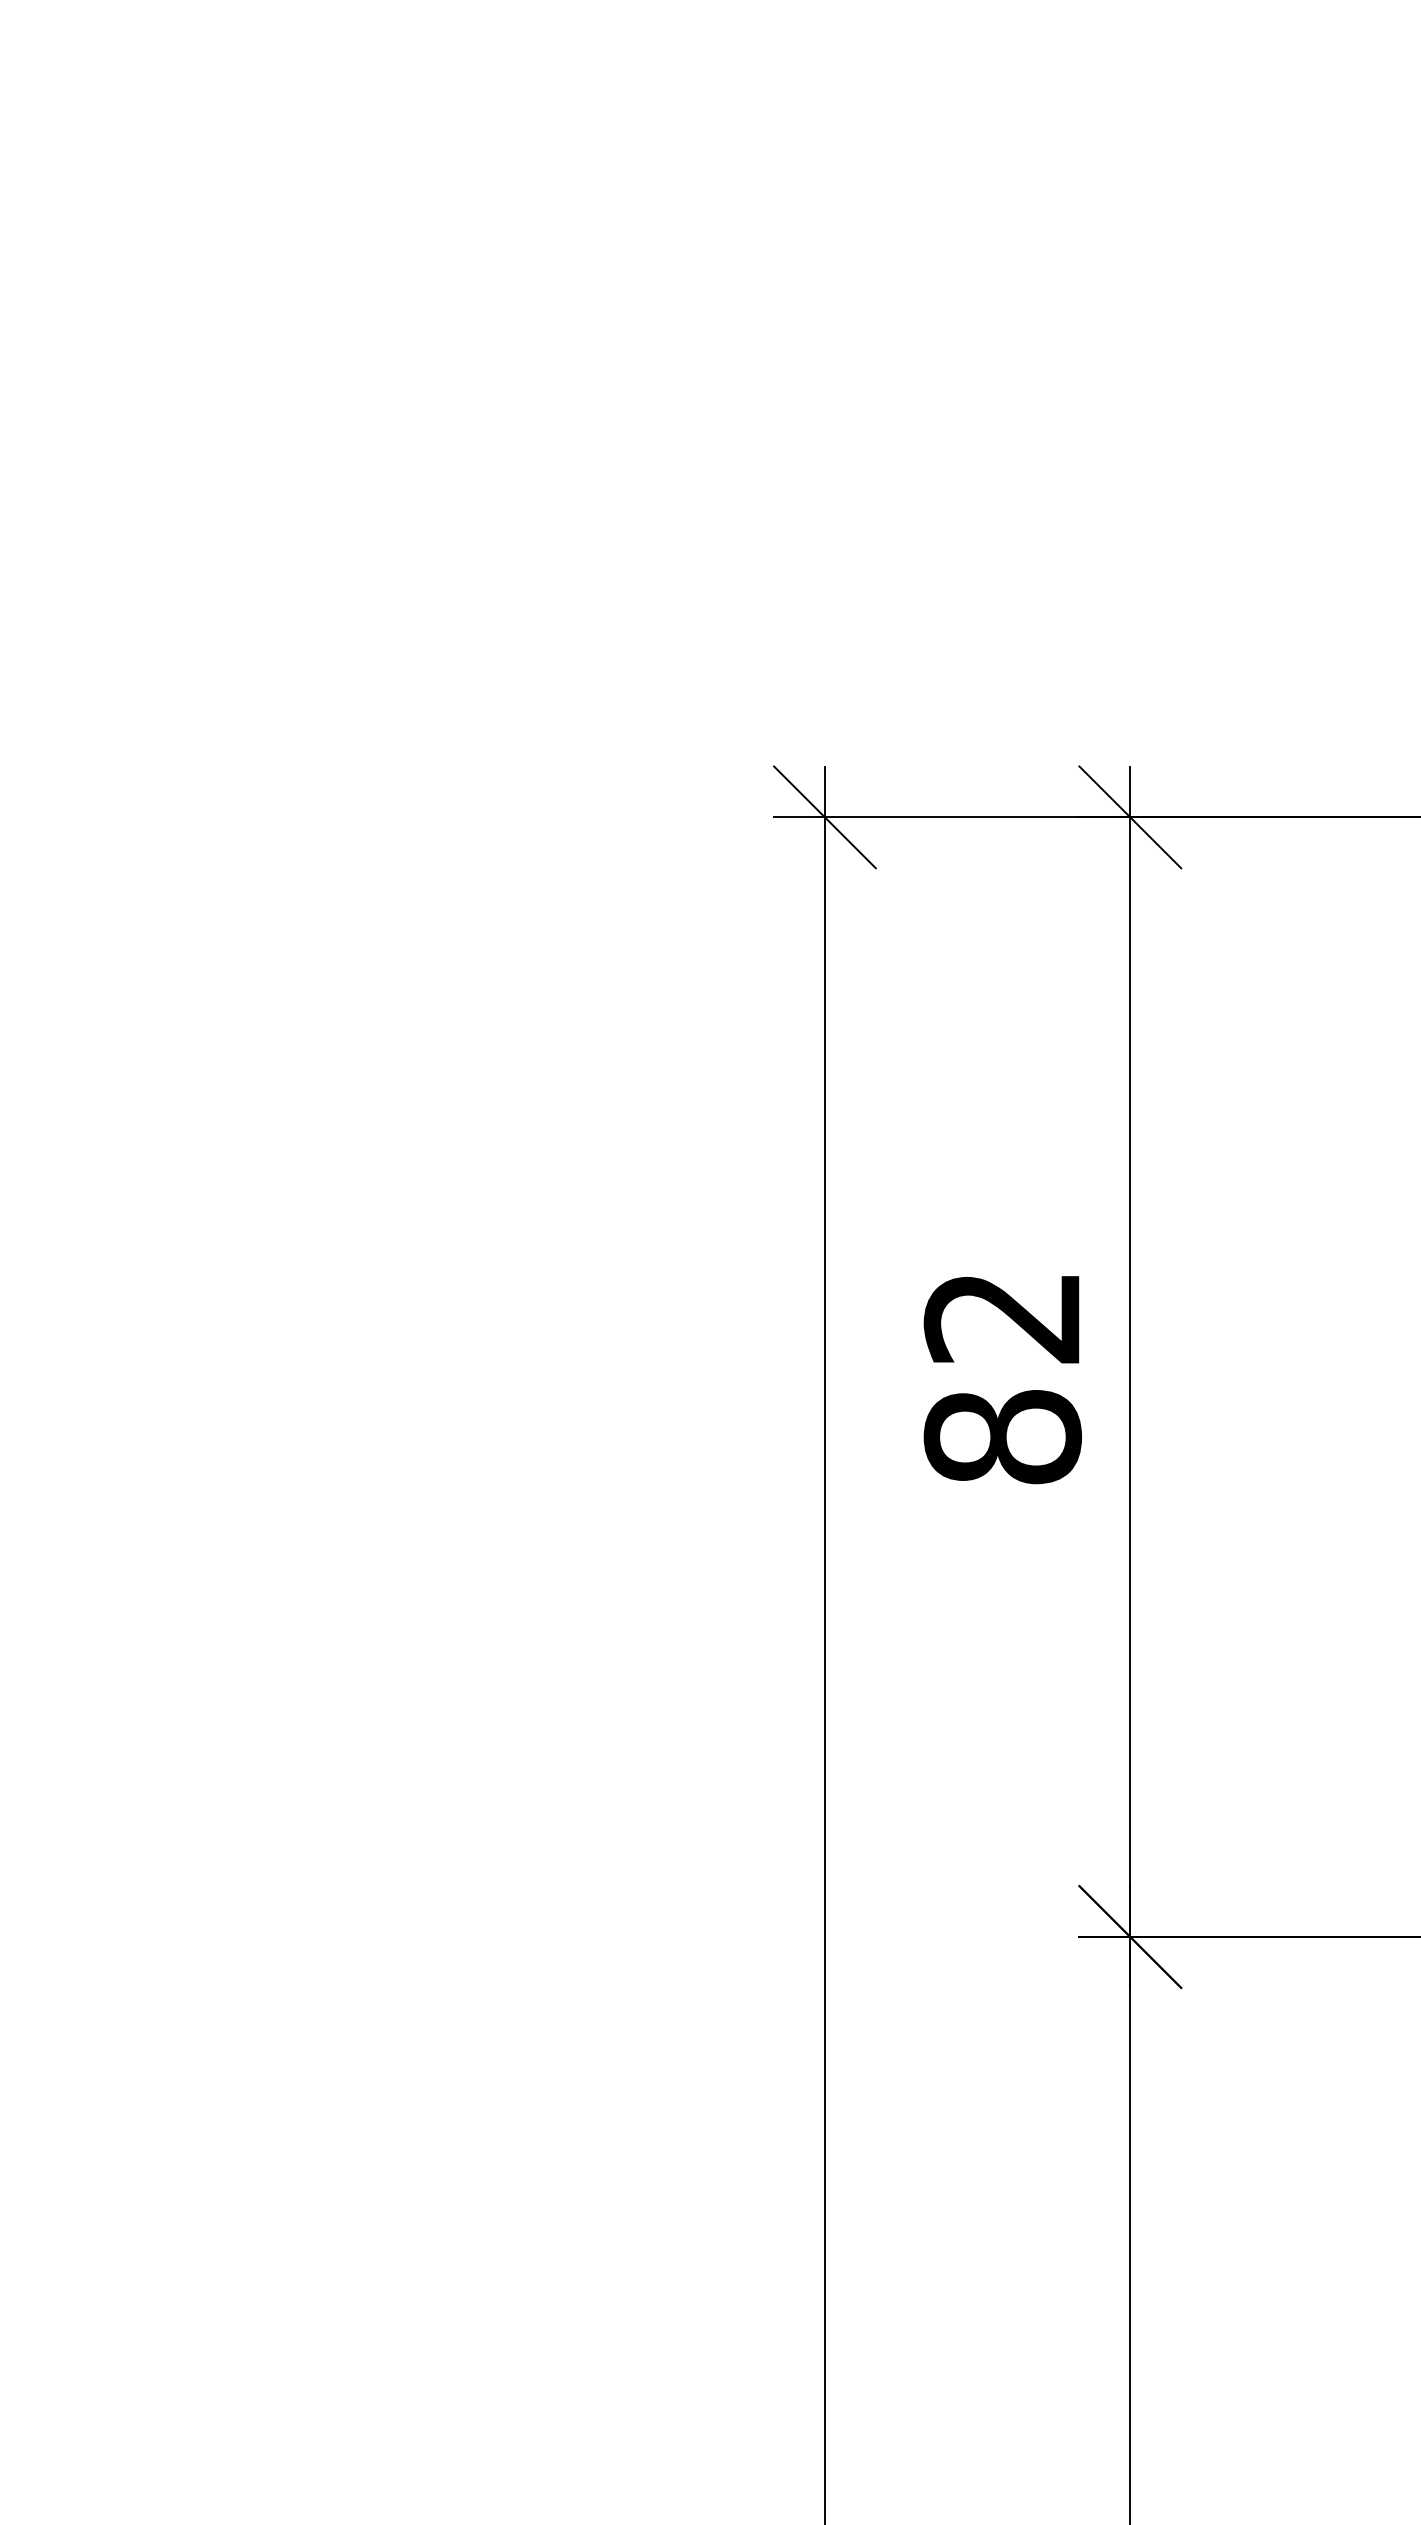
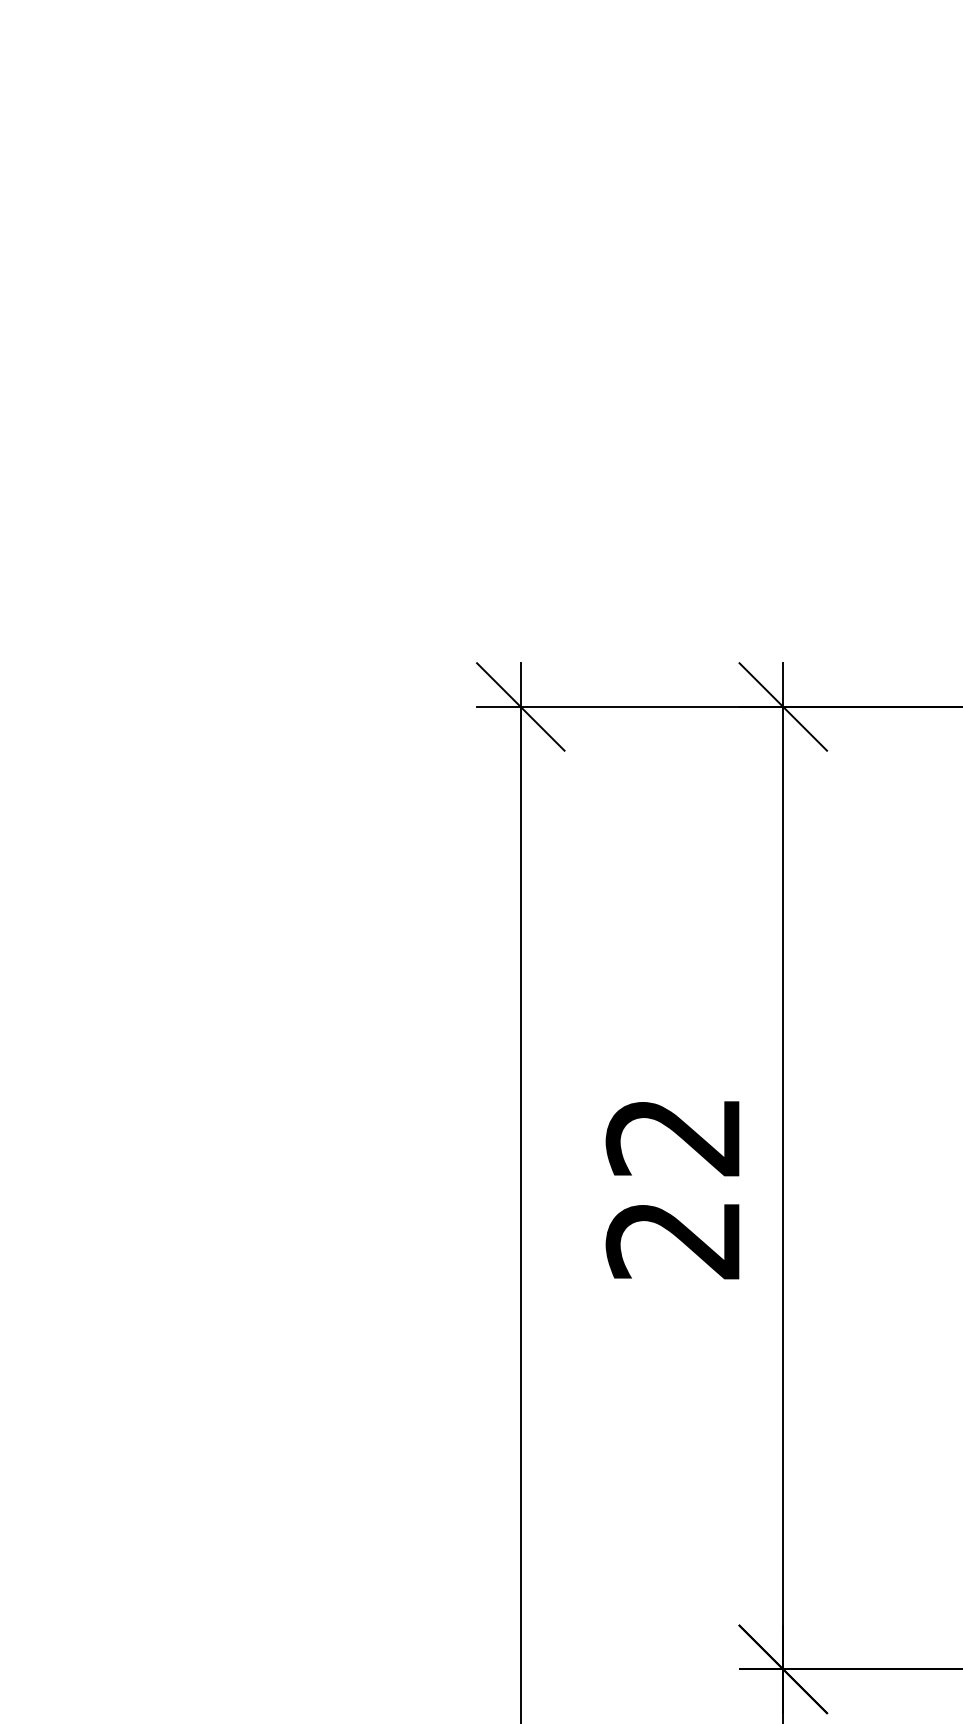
text: (1002, 1437) -> (673, 1240), 82 -> 22

